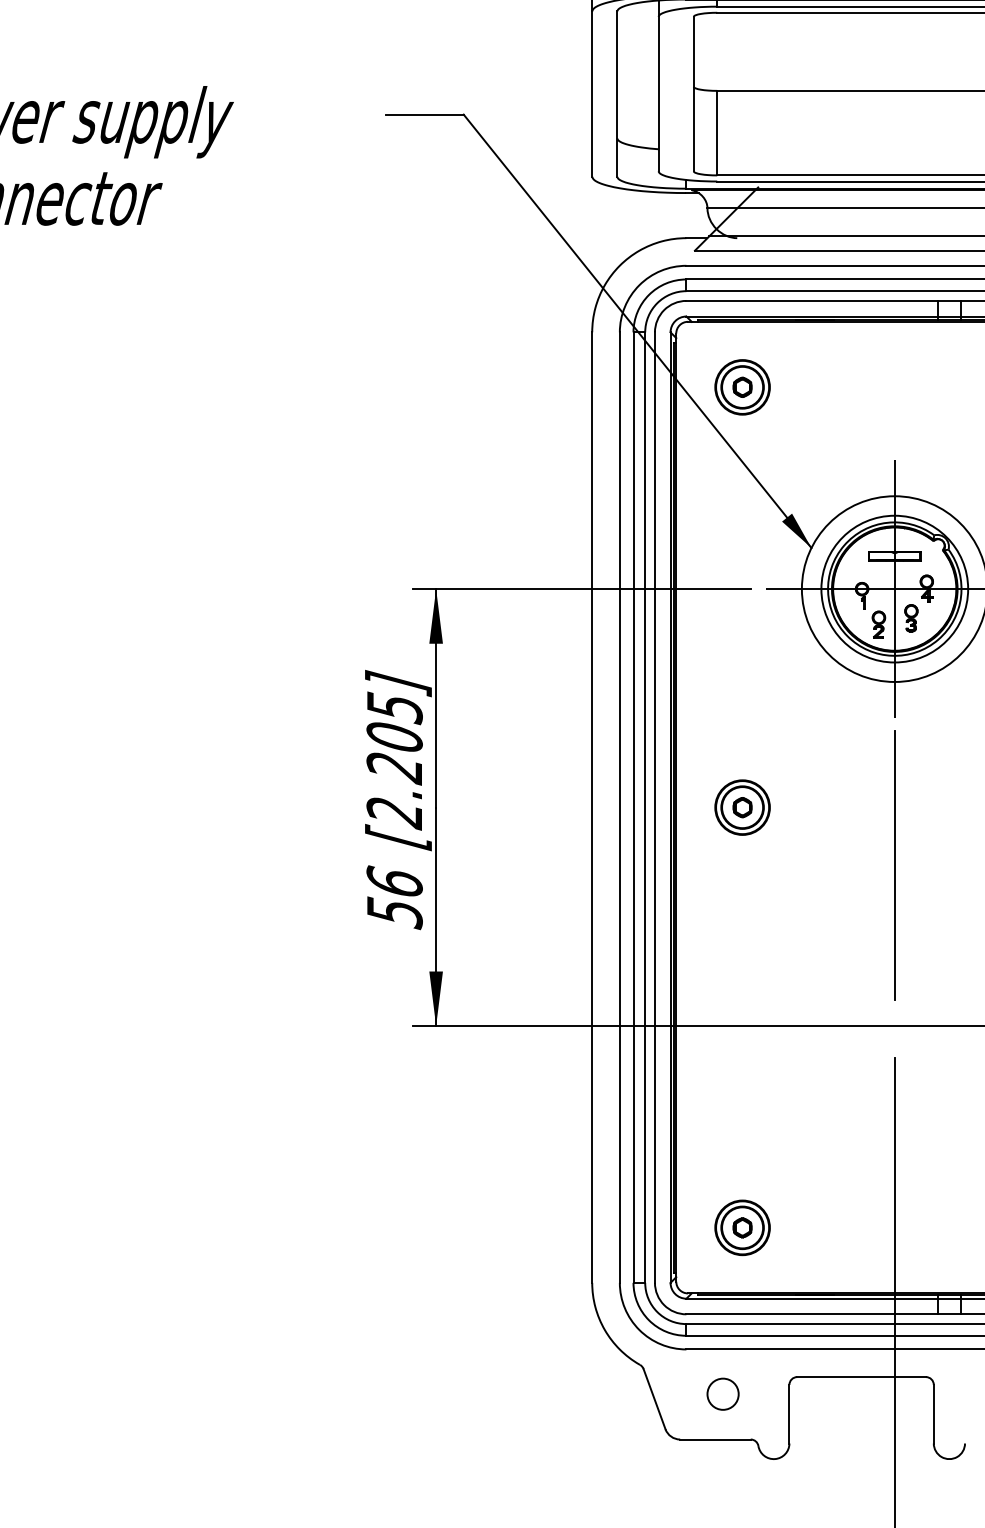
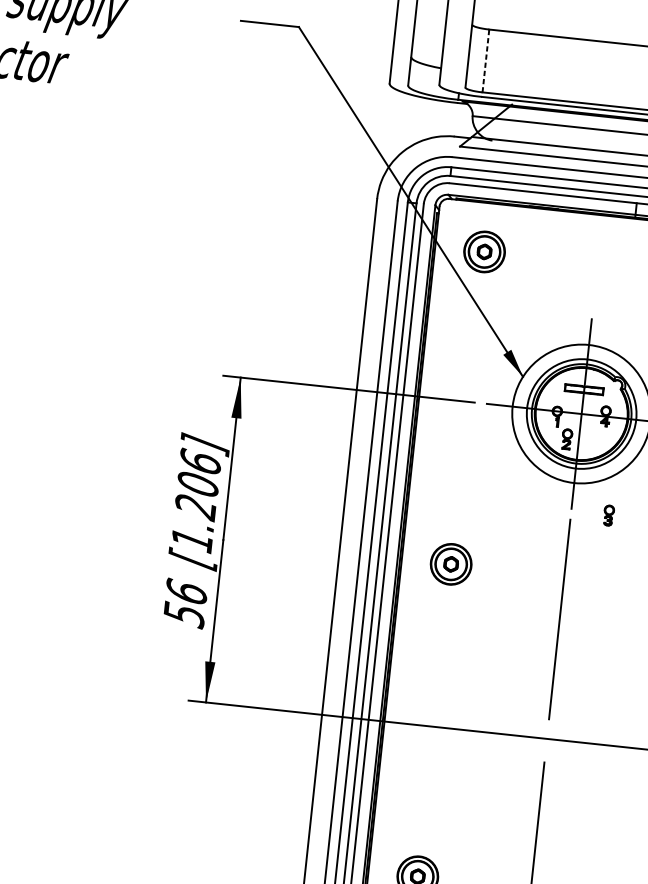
line: (717, 132) -> (486, 60), solid -> dashed
part: (911, 618) -> (608, 515), moved
text: (394, 760) -> (196, 501), [2.205] -> [1.206]

